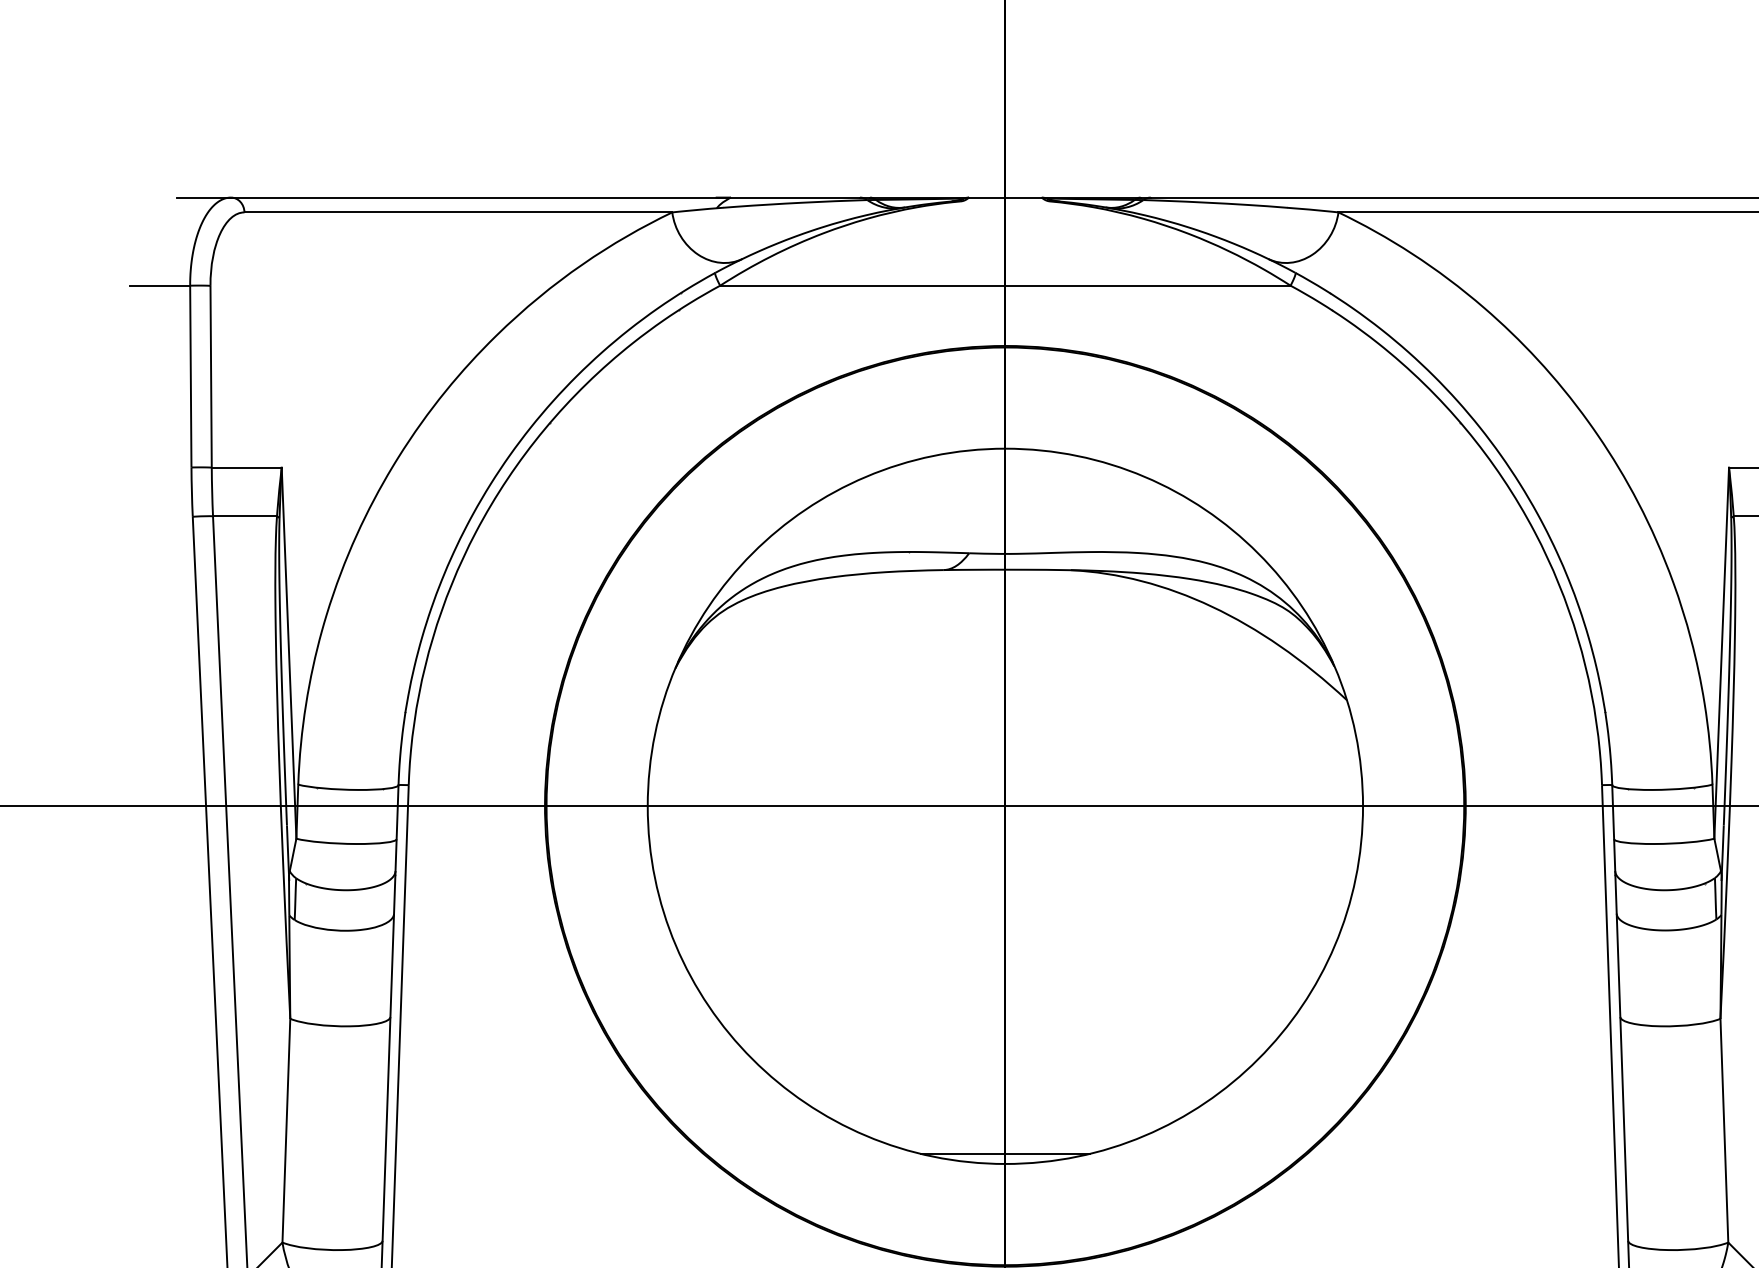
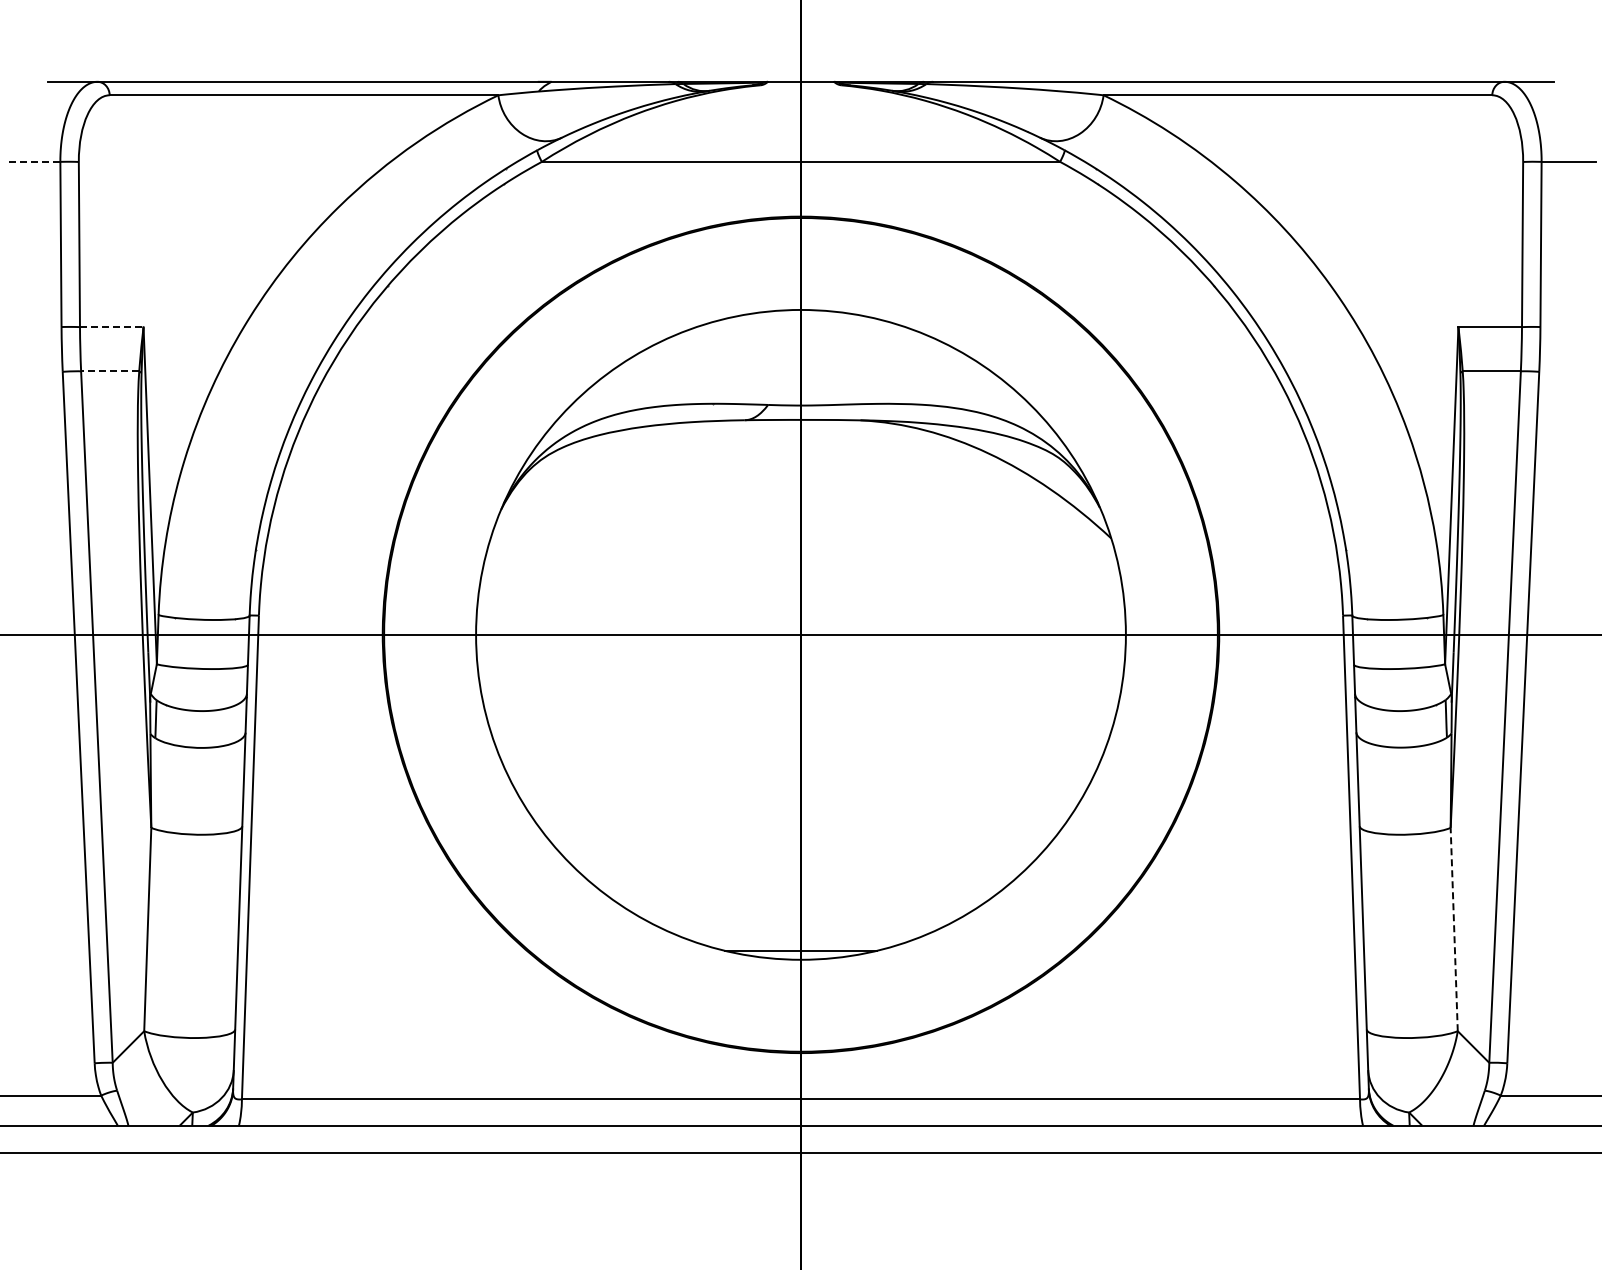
line: (159, 285) -> (32, 161), solid -> dashed
line: (246, 468) -> (111, 327), solid -> dashed
line: (244, 516) -> (109, 371), solid -> dashed
line: (1724, 1130) -> (1454, 929), solid -> dashed

